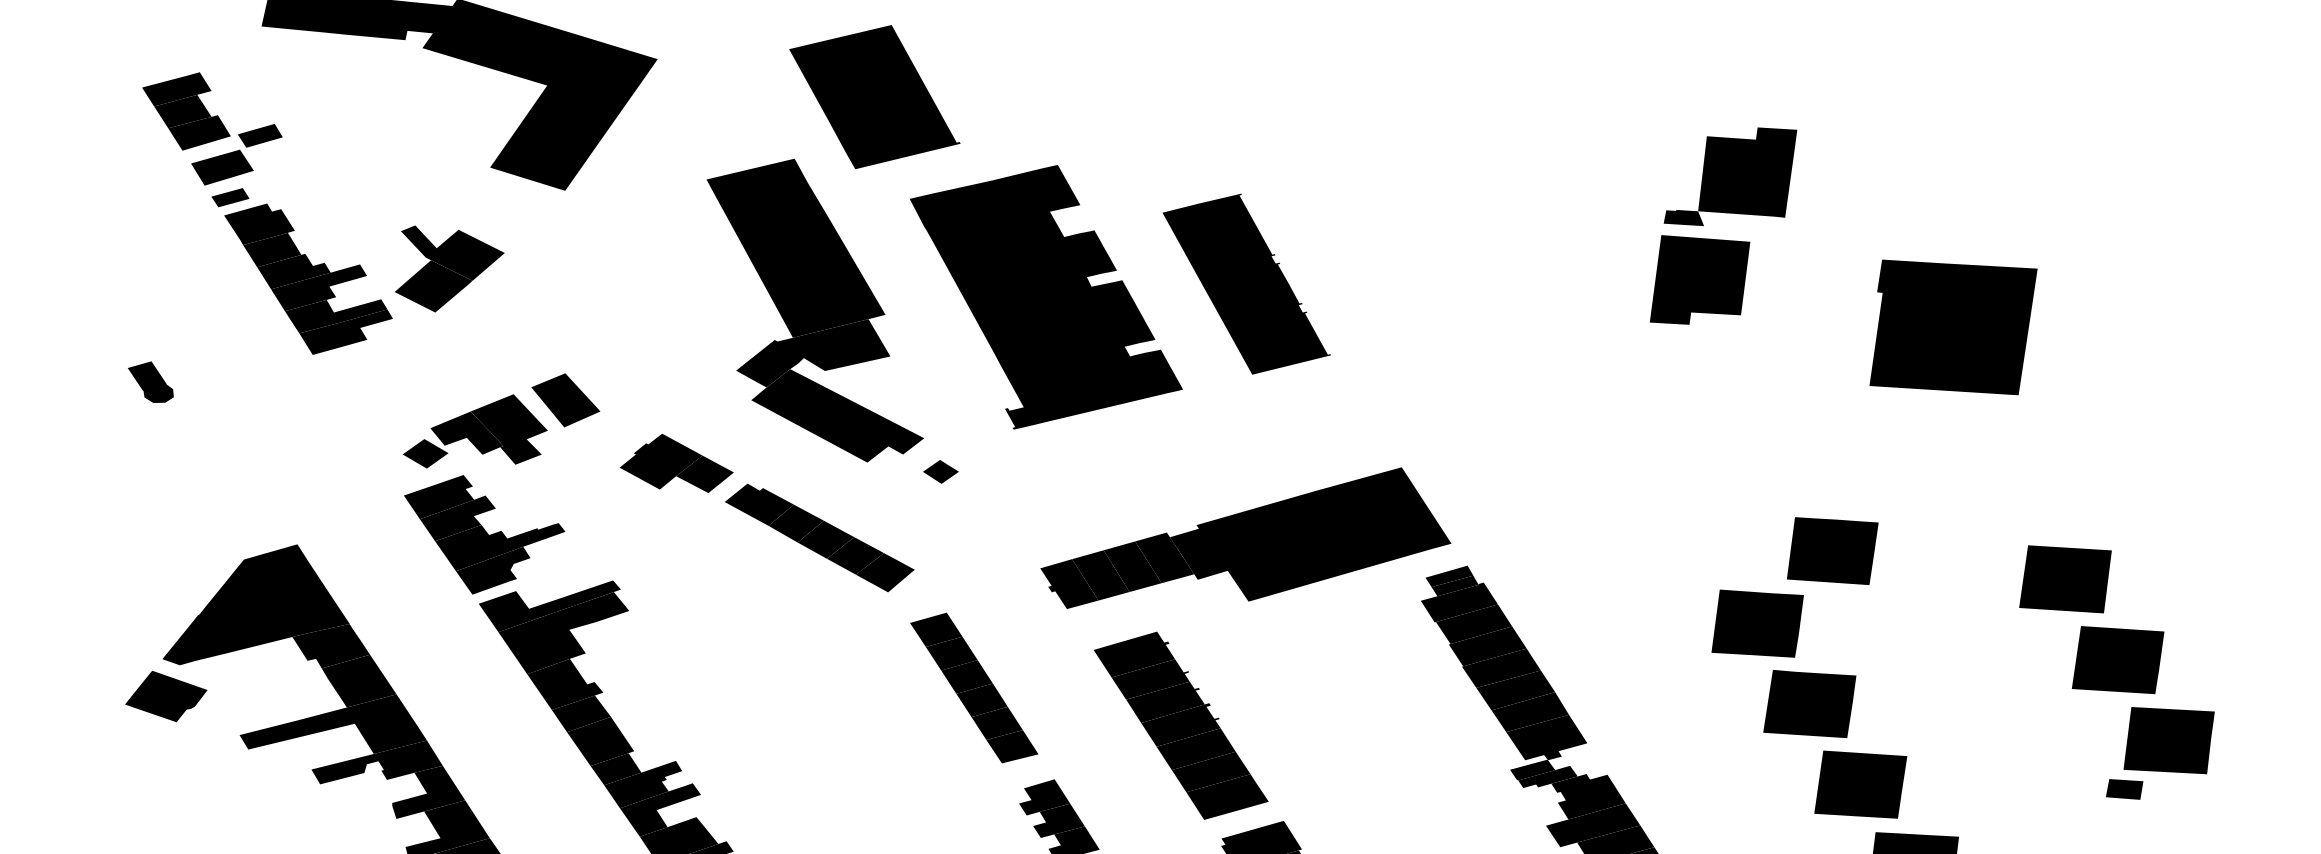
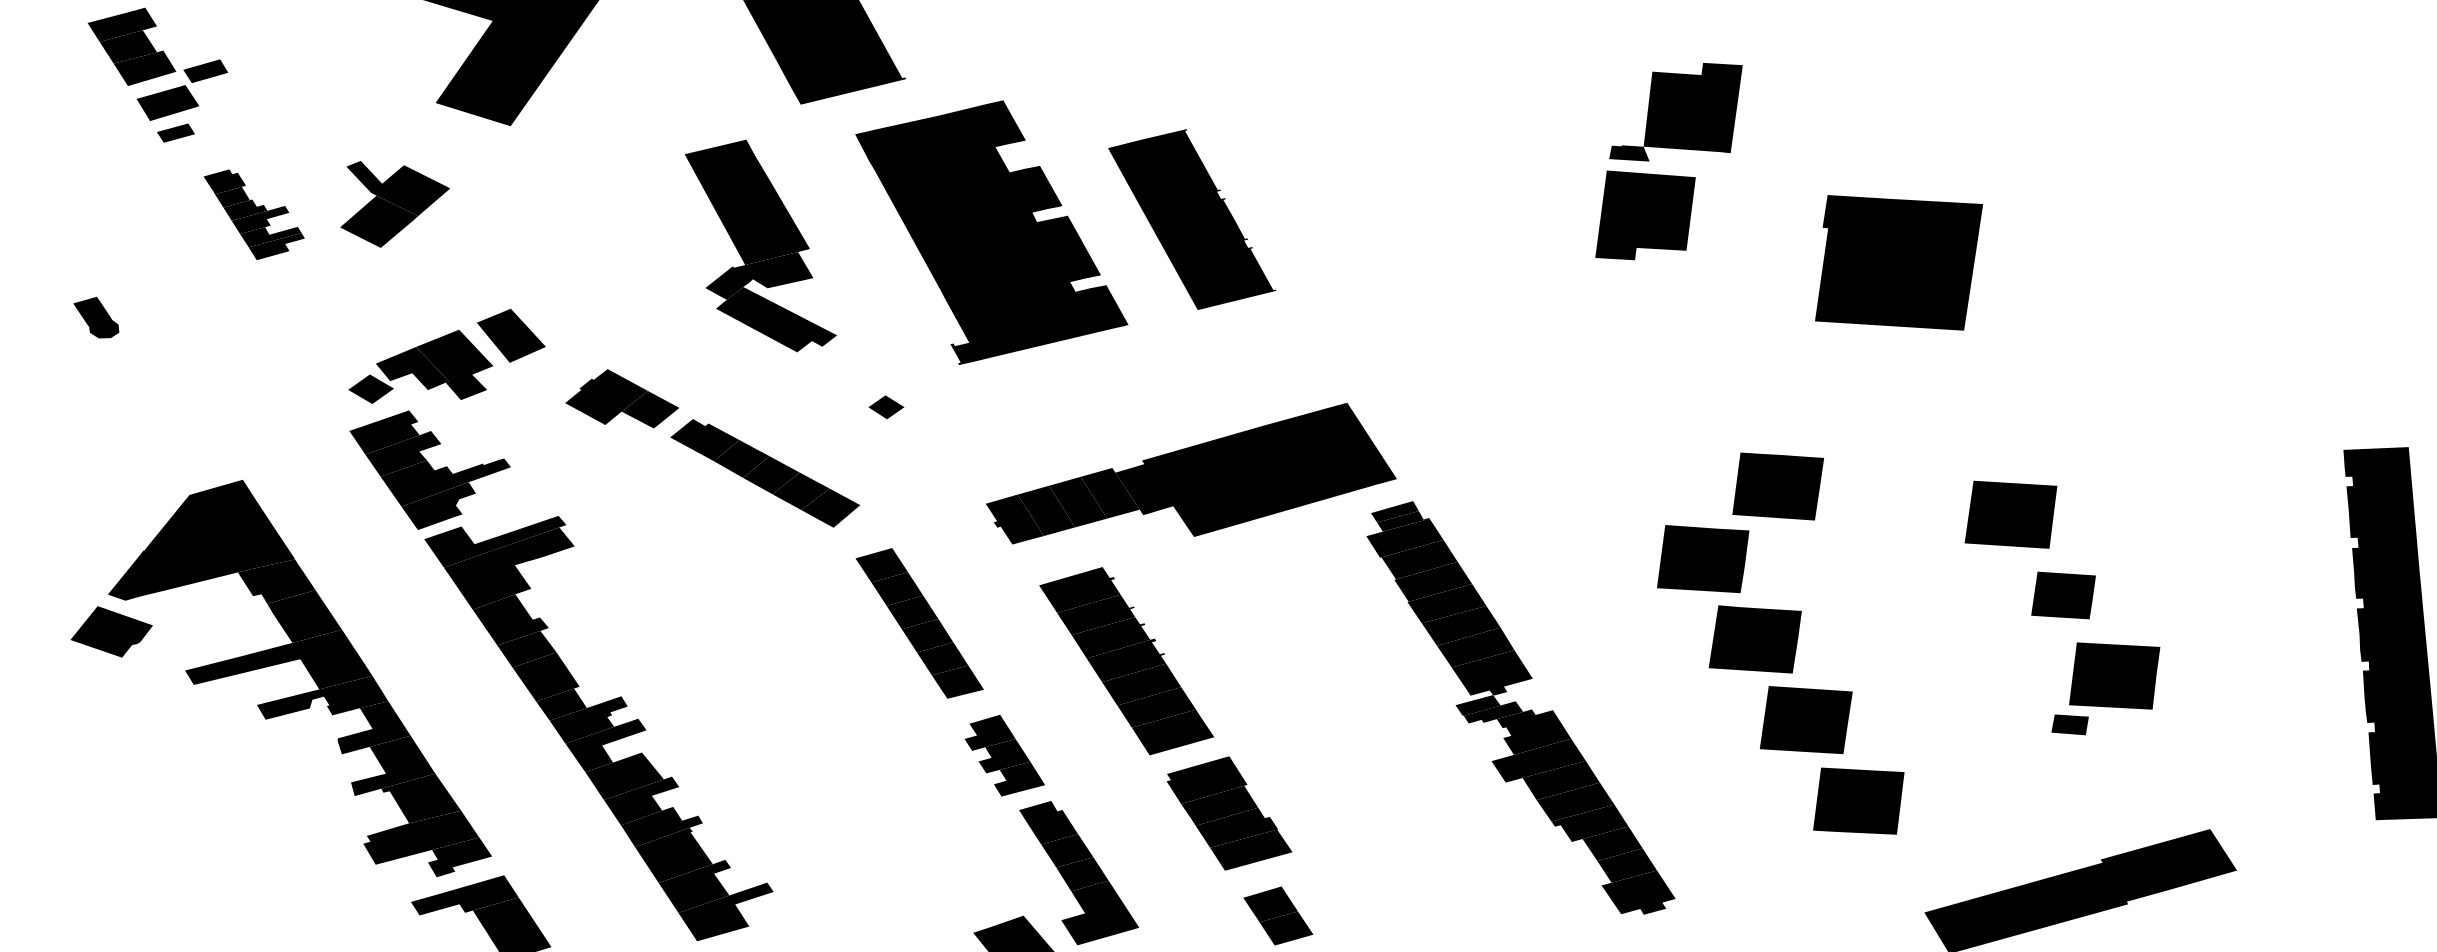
part: (309, 279) -> (254, 214), size x0.6
part: (815, 310) -> (760, 245), size x0.7
part: (2118, 660) -> (2063, 595), size x0.7

